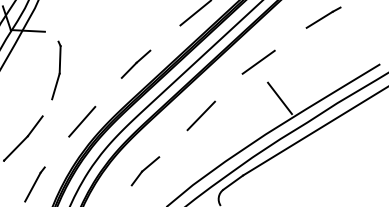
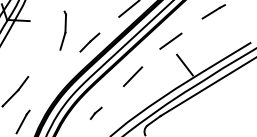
part: (55, 70) -> (62, 30), moved
line: (80, 121) -> (53, 80), removed
part: (146, 171) -> (96, 113), size x0.6

